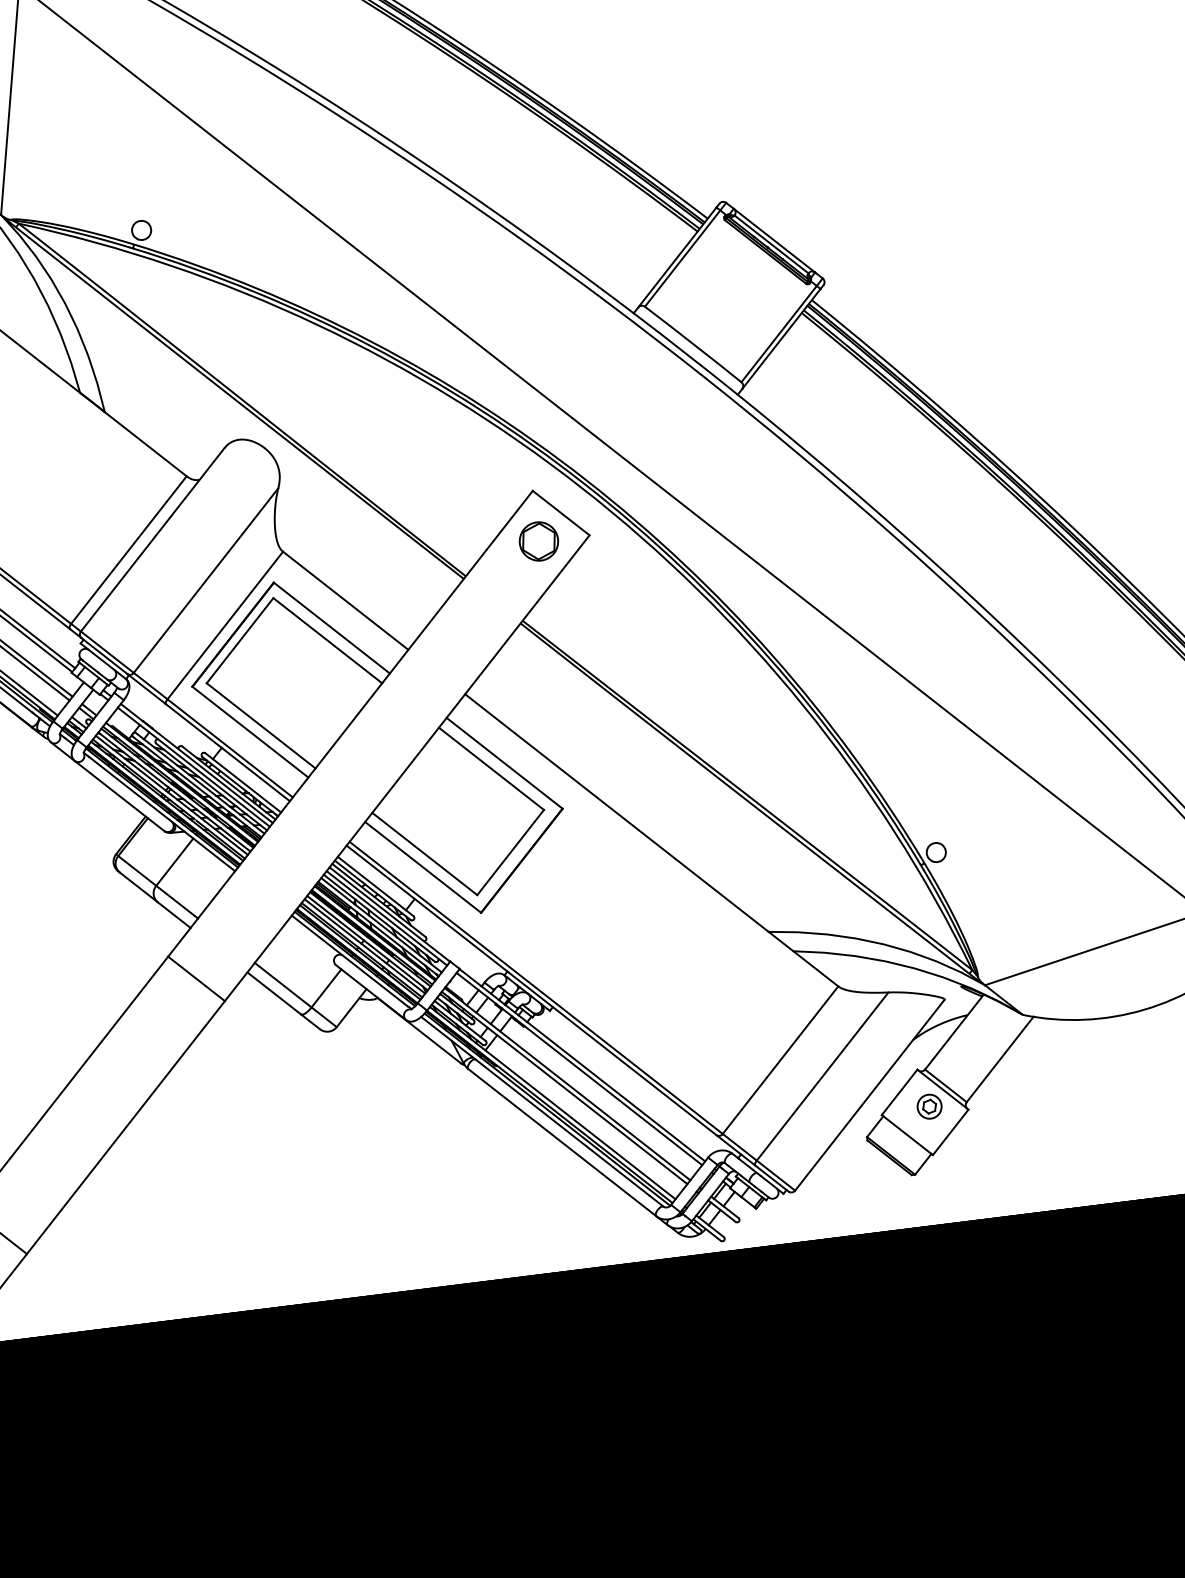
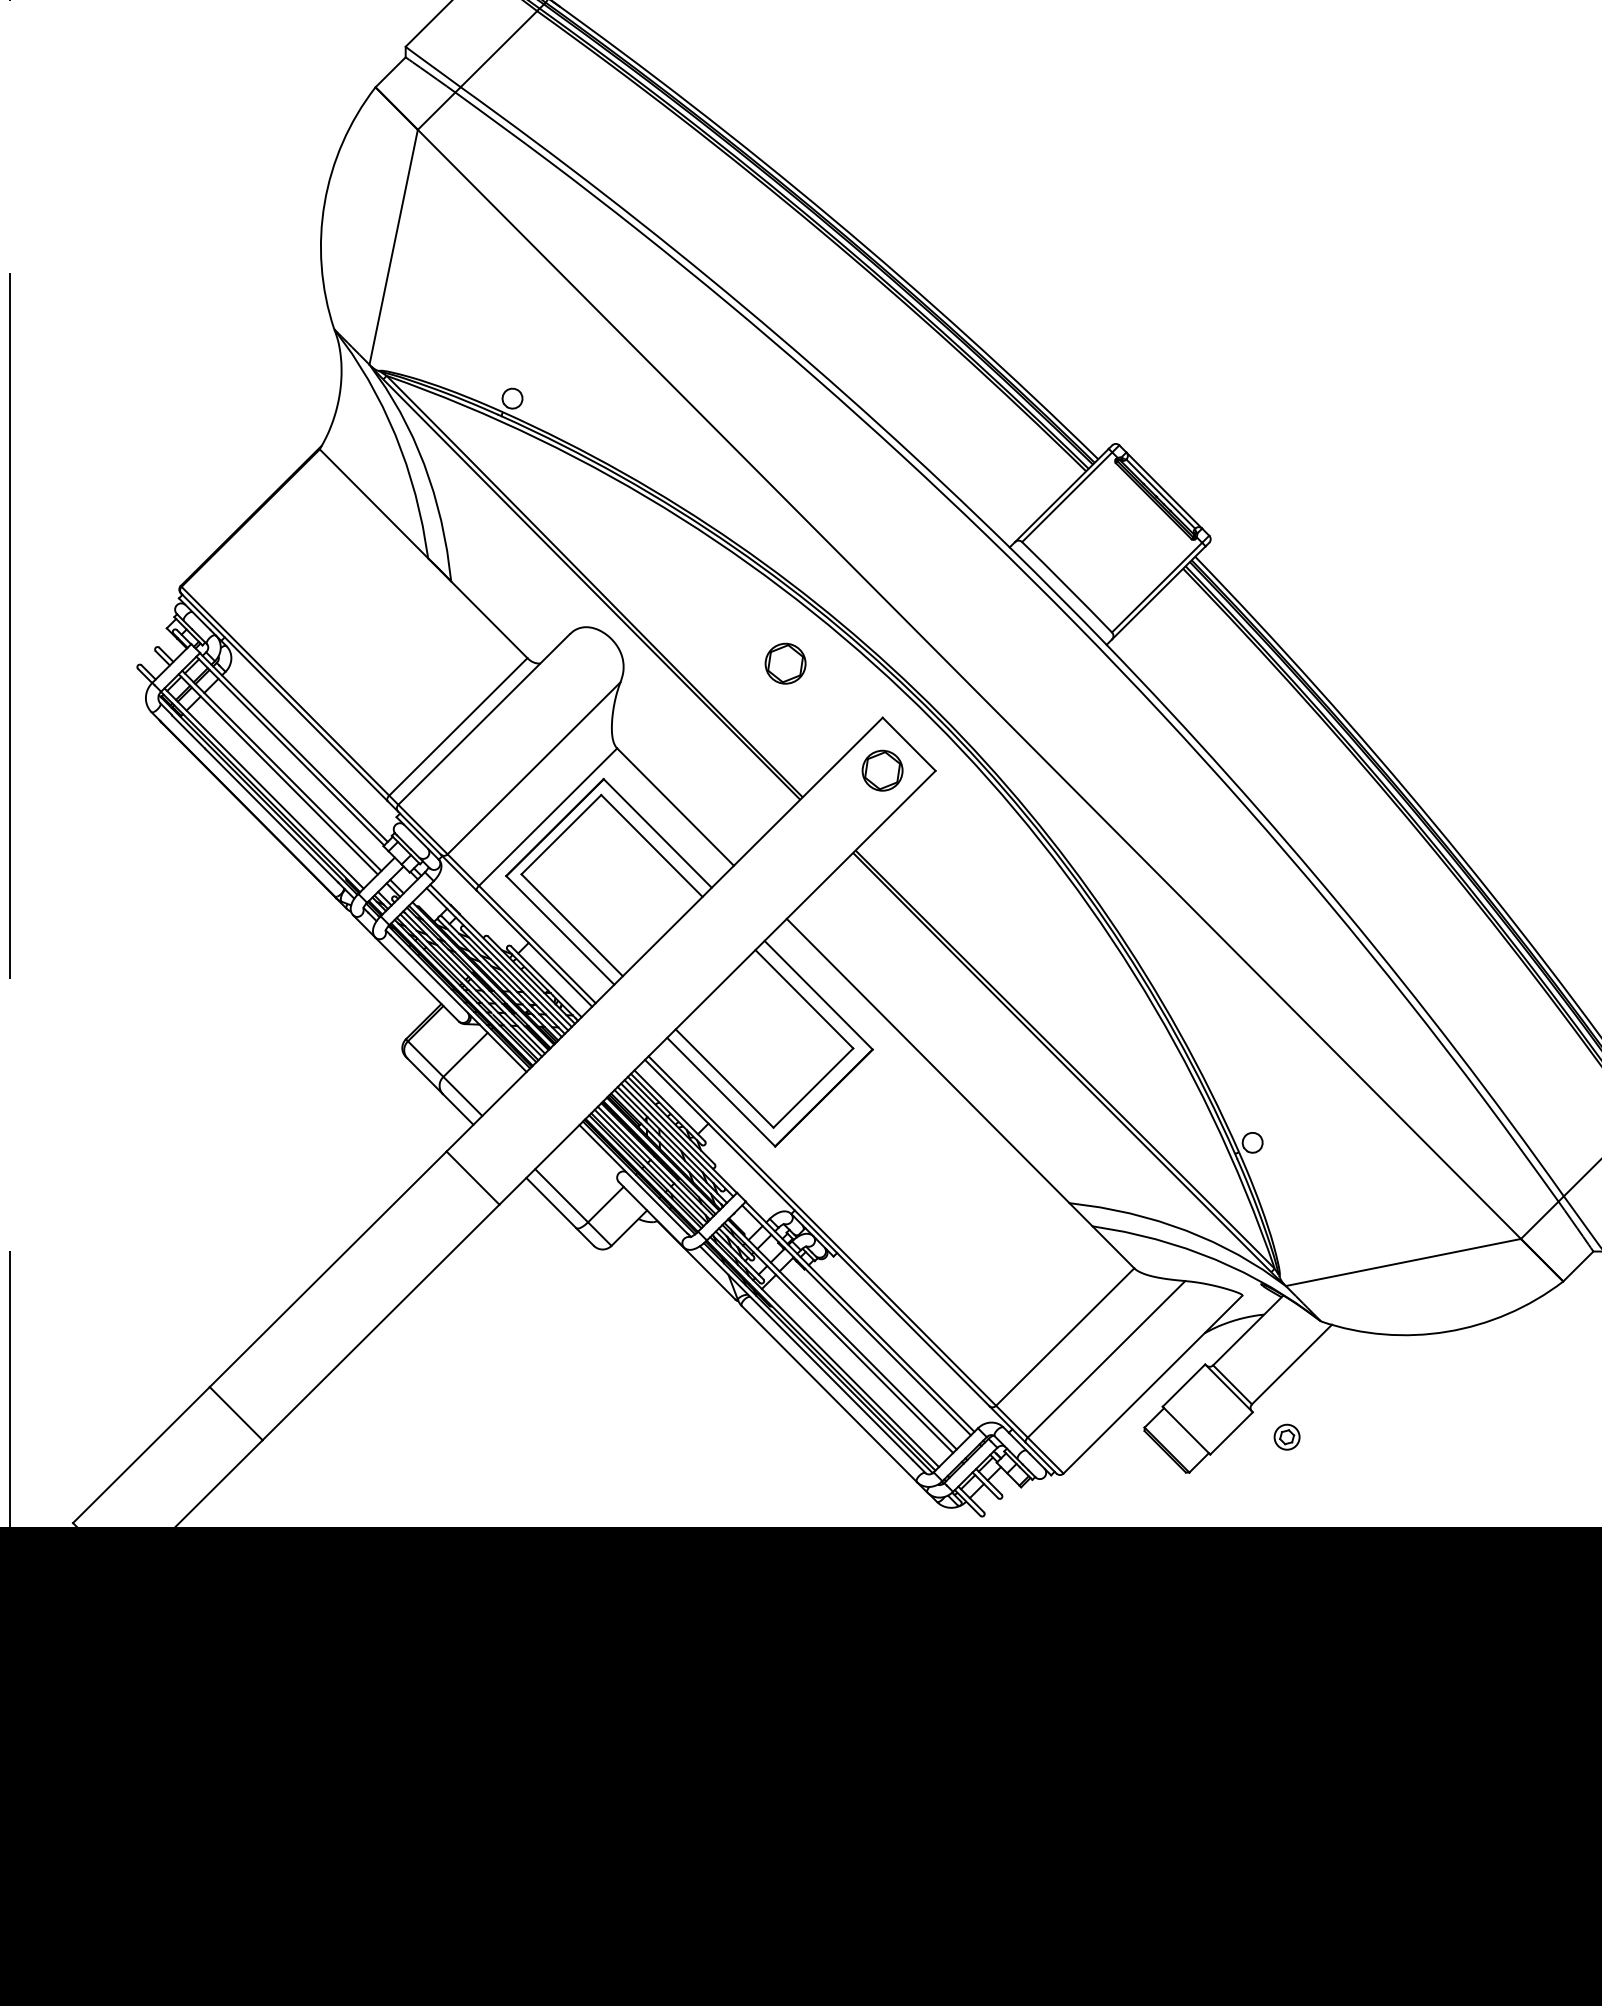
part: (433, 450) -> (785, 663), added
part: (928, 1106) -> (1286, 1436), moved

